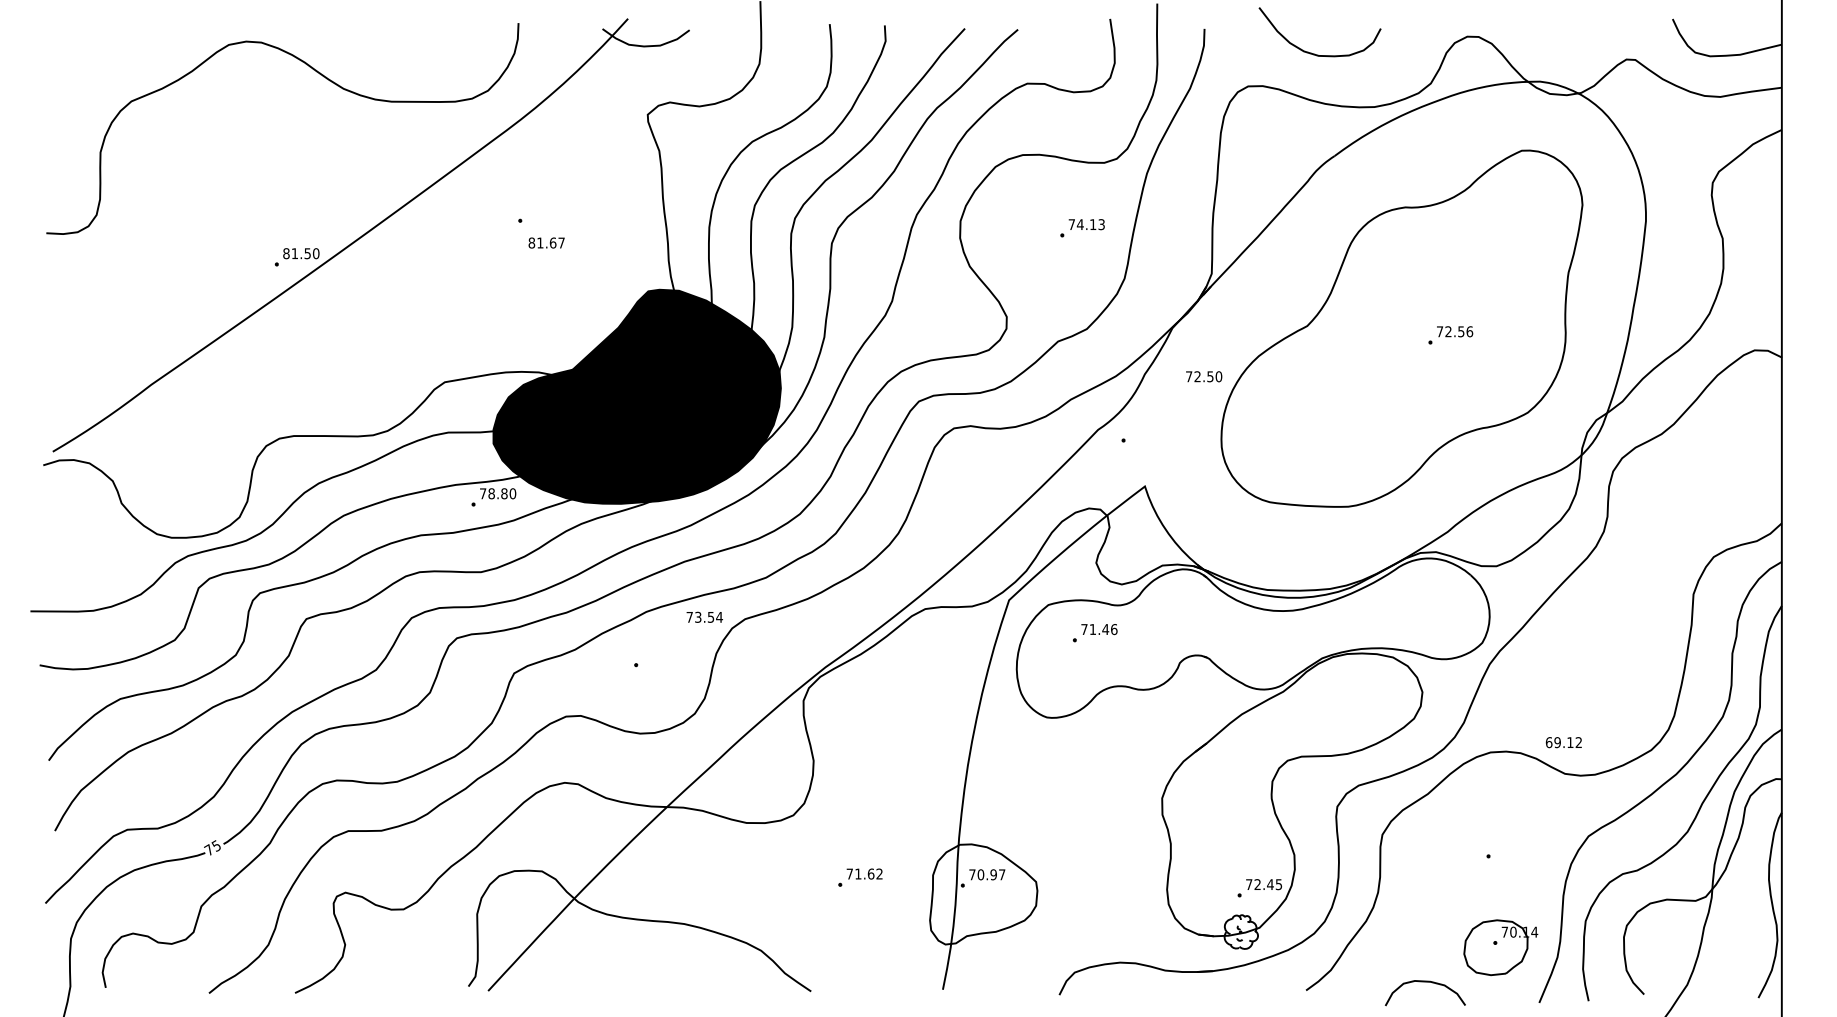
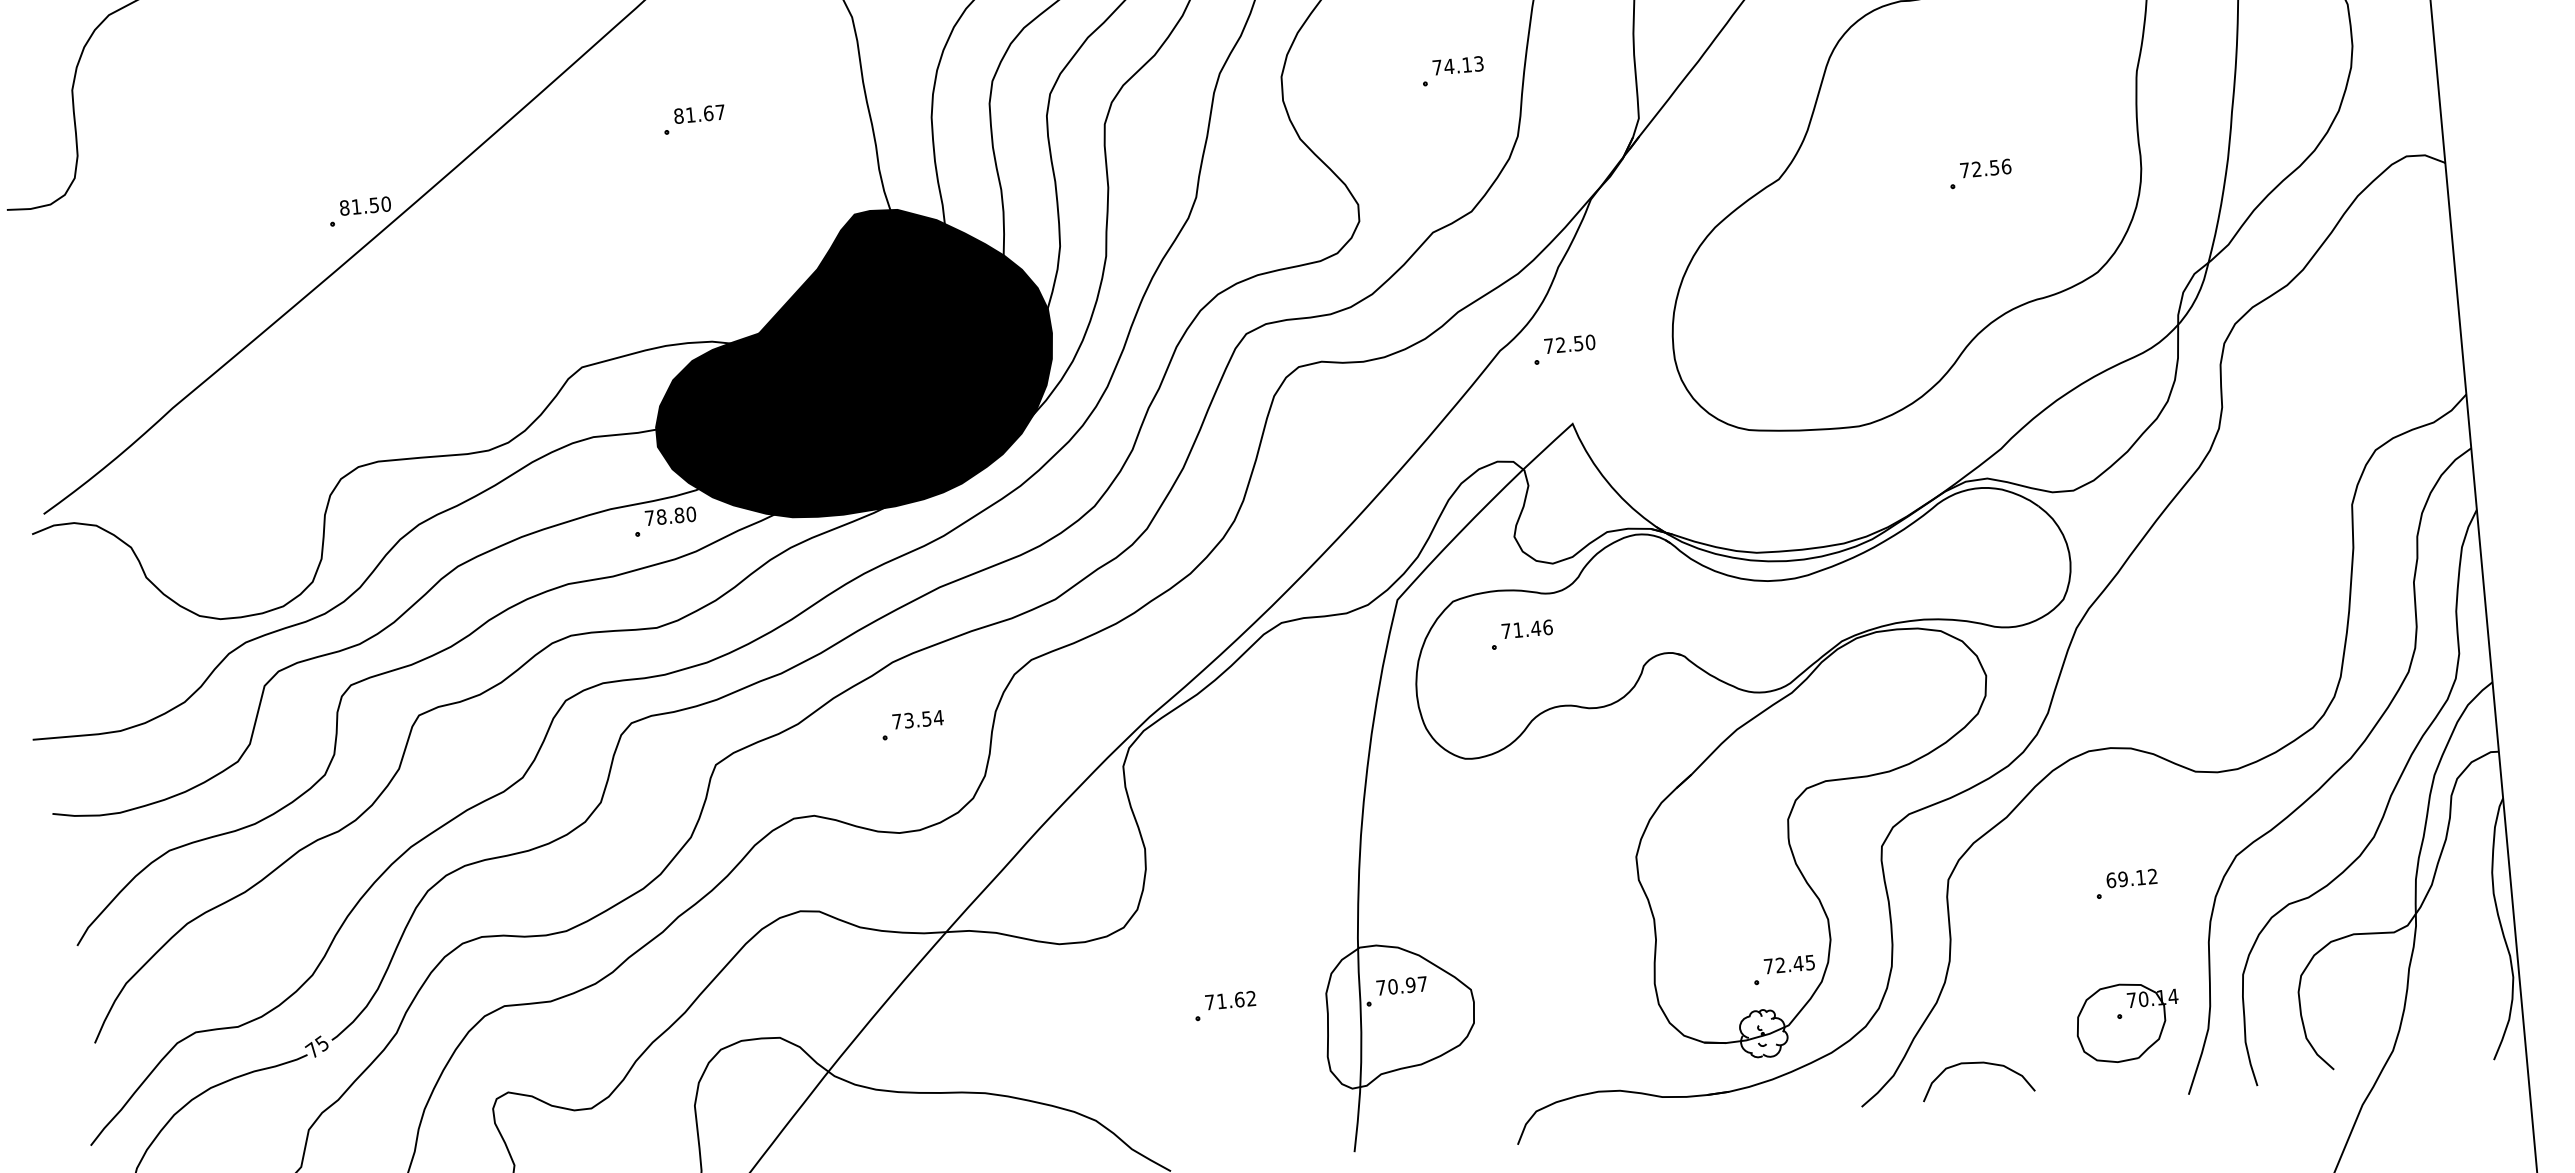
text: (546, 242) -> (699, 113), moved
text: (1204, 376) -> (1570, 343), moved
text: (704, 616) -> (917, 718), moved
text: (1563, 742) -> (2131, 878), moved
curve: (1425, 982) -> (1976, 1064), moved

